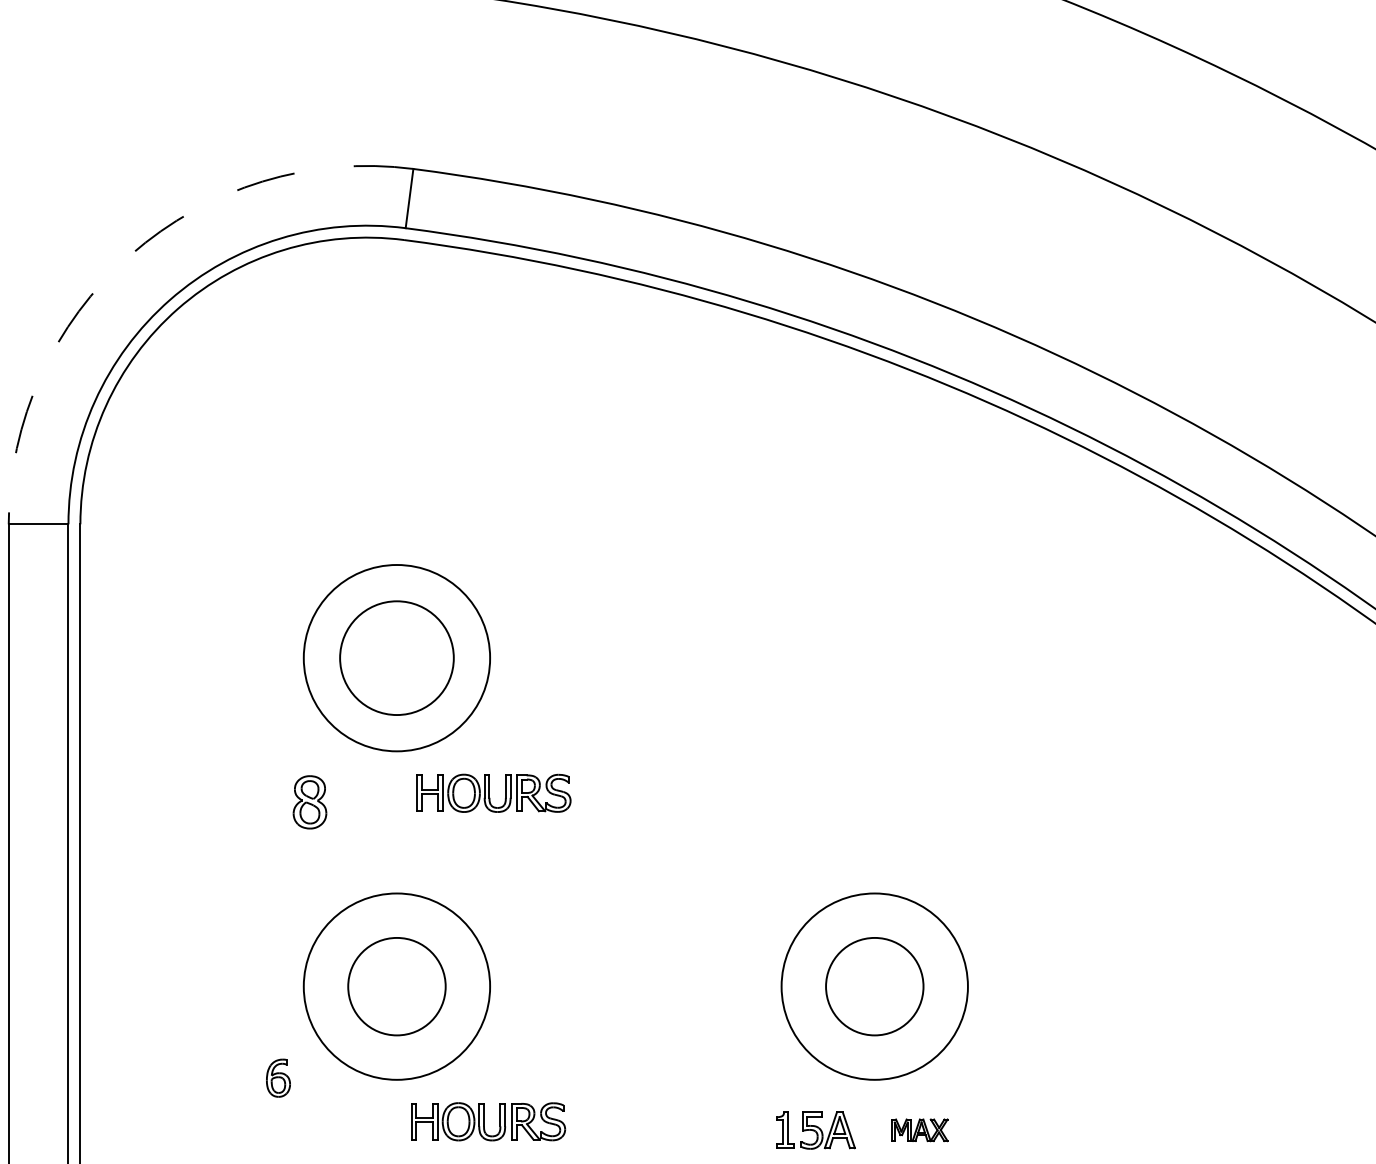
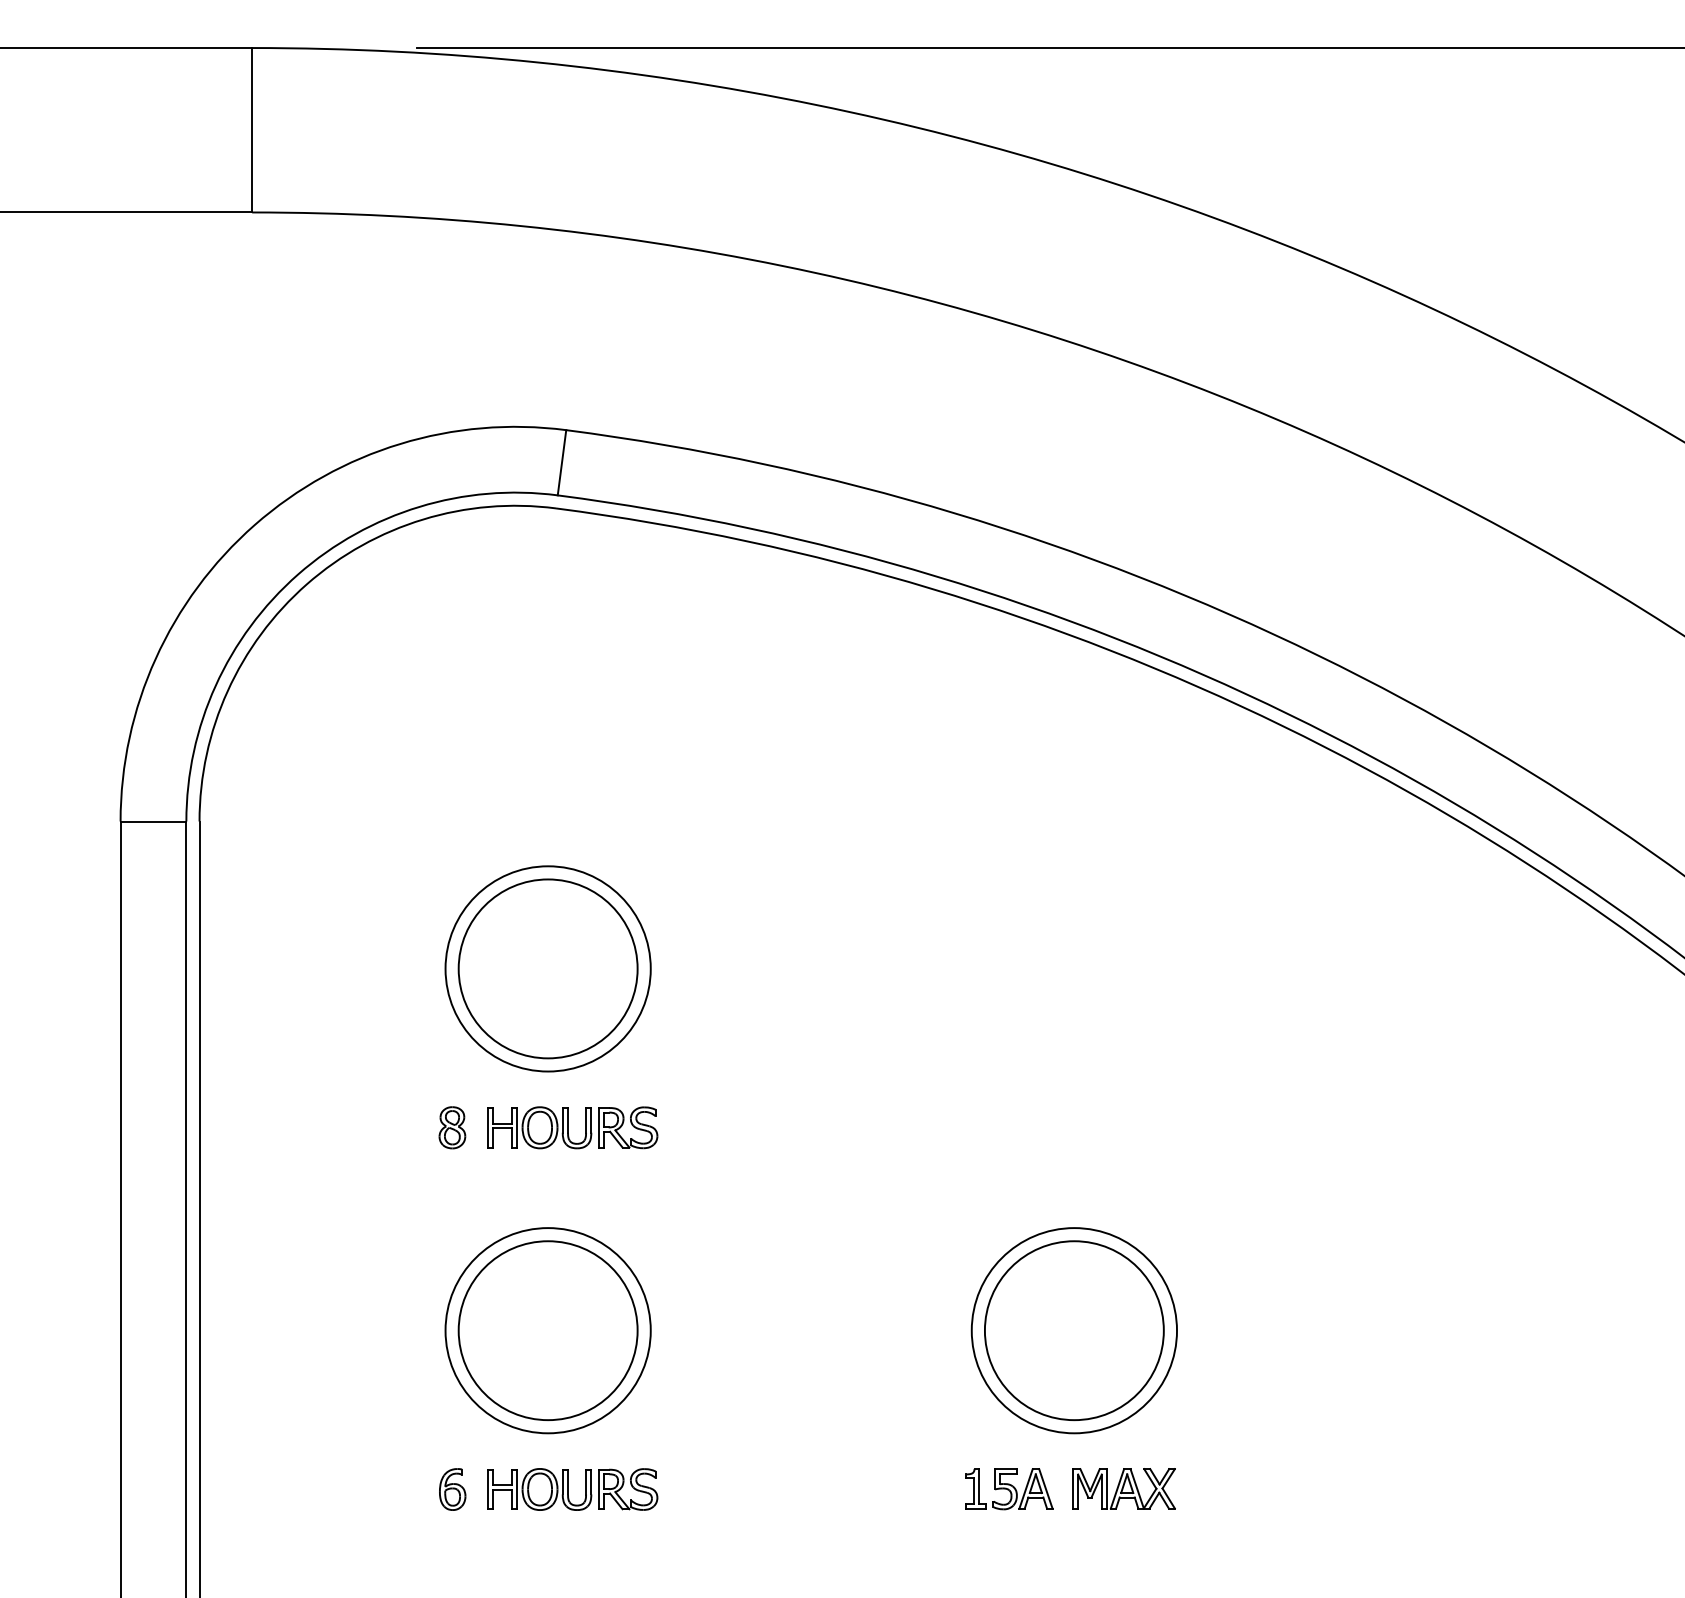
arc: (130, 254) -> (254, 524), dashed -> solid
circle: (396, 657) -> (547, 968), size x1.43
part: (493, 793) -> (572, 1127), moved
part: (310, 802) -> (452, 1127), size x0.71
circle: (396, 986) -> (547, 1330), size x1.67
circle: (873, 986) -> (1073, 1330), size x1.67
part: (278, 1078) -> (452, 1489), moved
part: (488, 1121) -> (572, 1489), moved
part: (919, 1129) -> (1123, 1488), size x1.67

